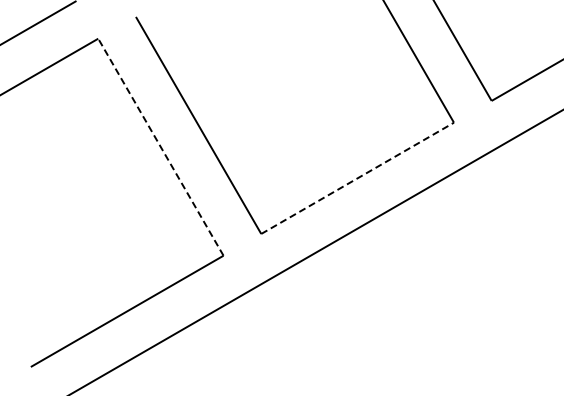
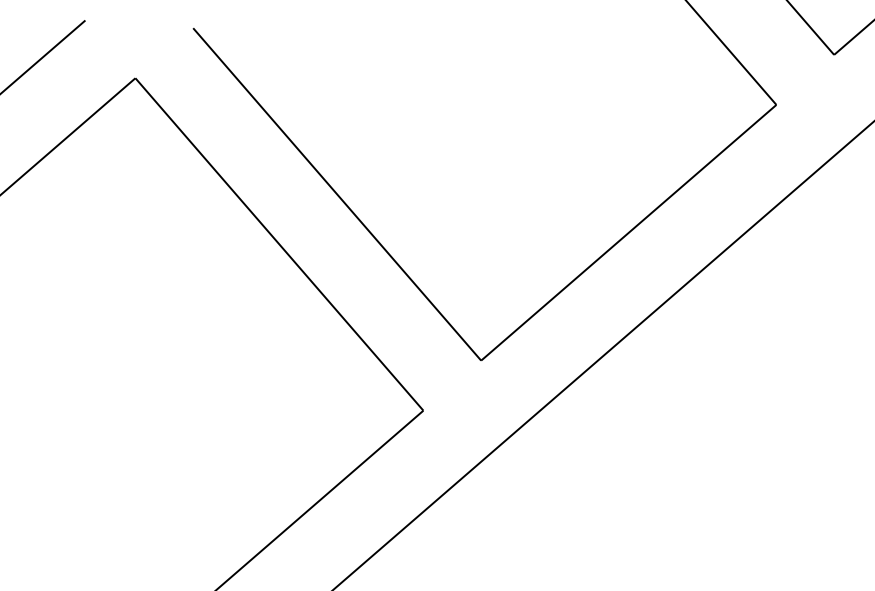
line: (160, 146) -> (278, 243), dashed -> solid
line: (358, 178) -> (630, 232), dashed -> solid

